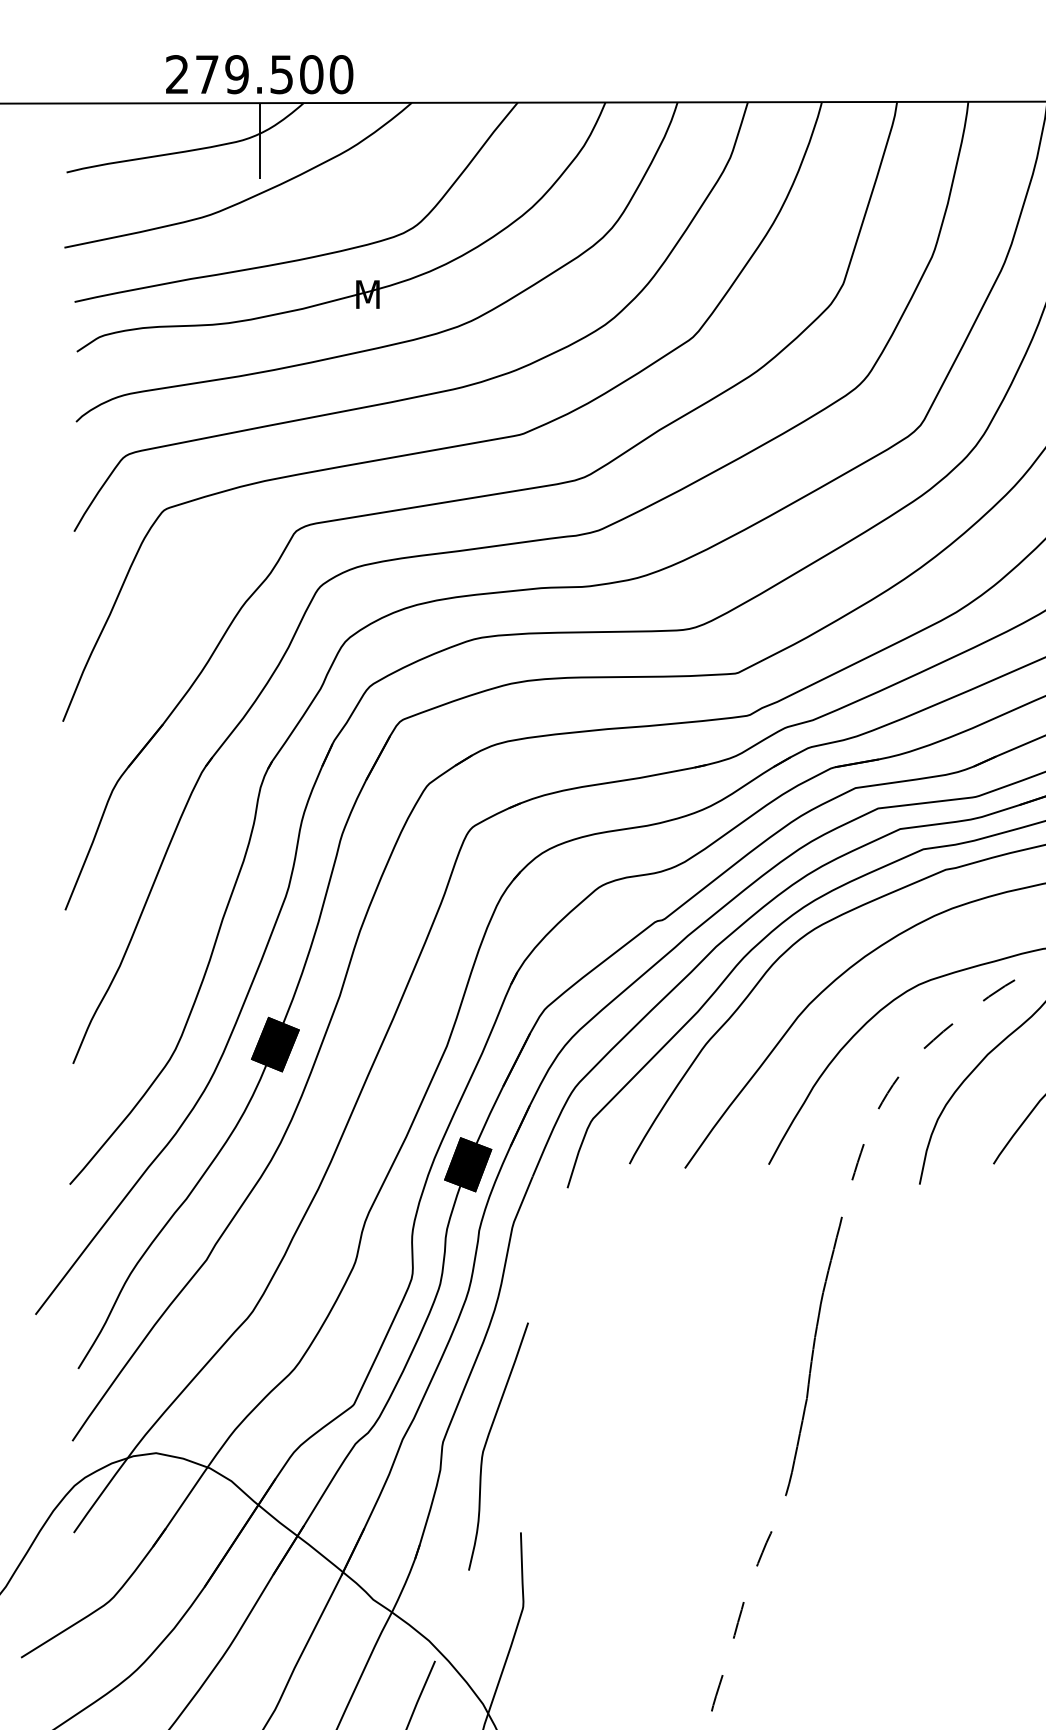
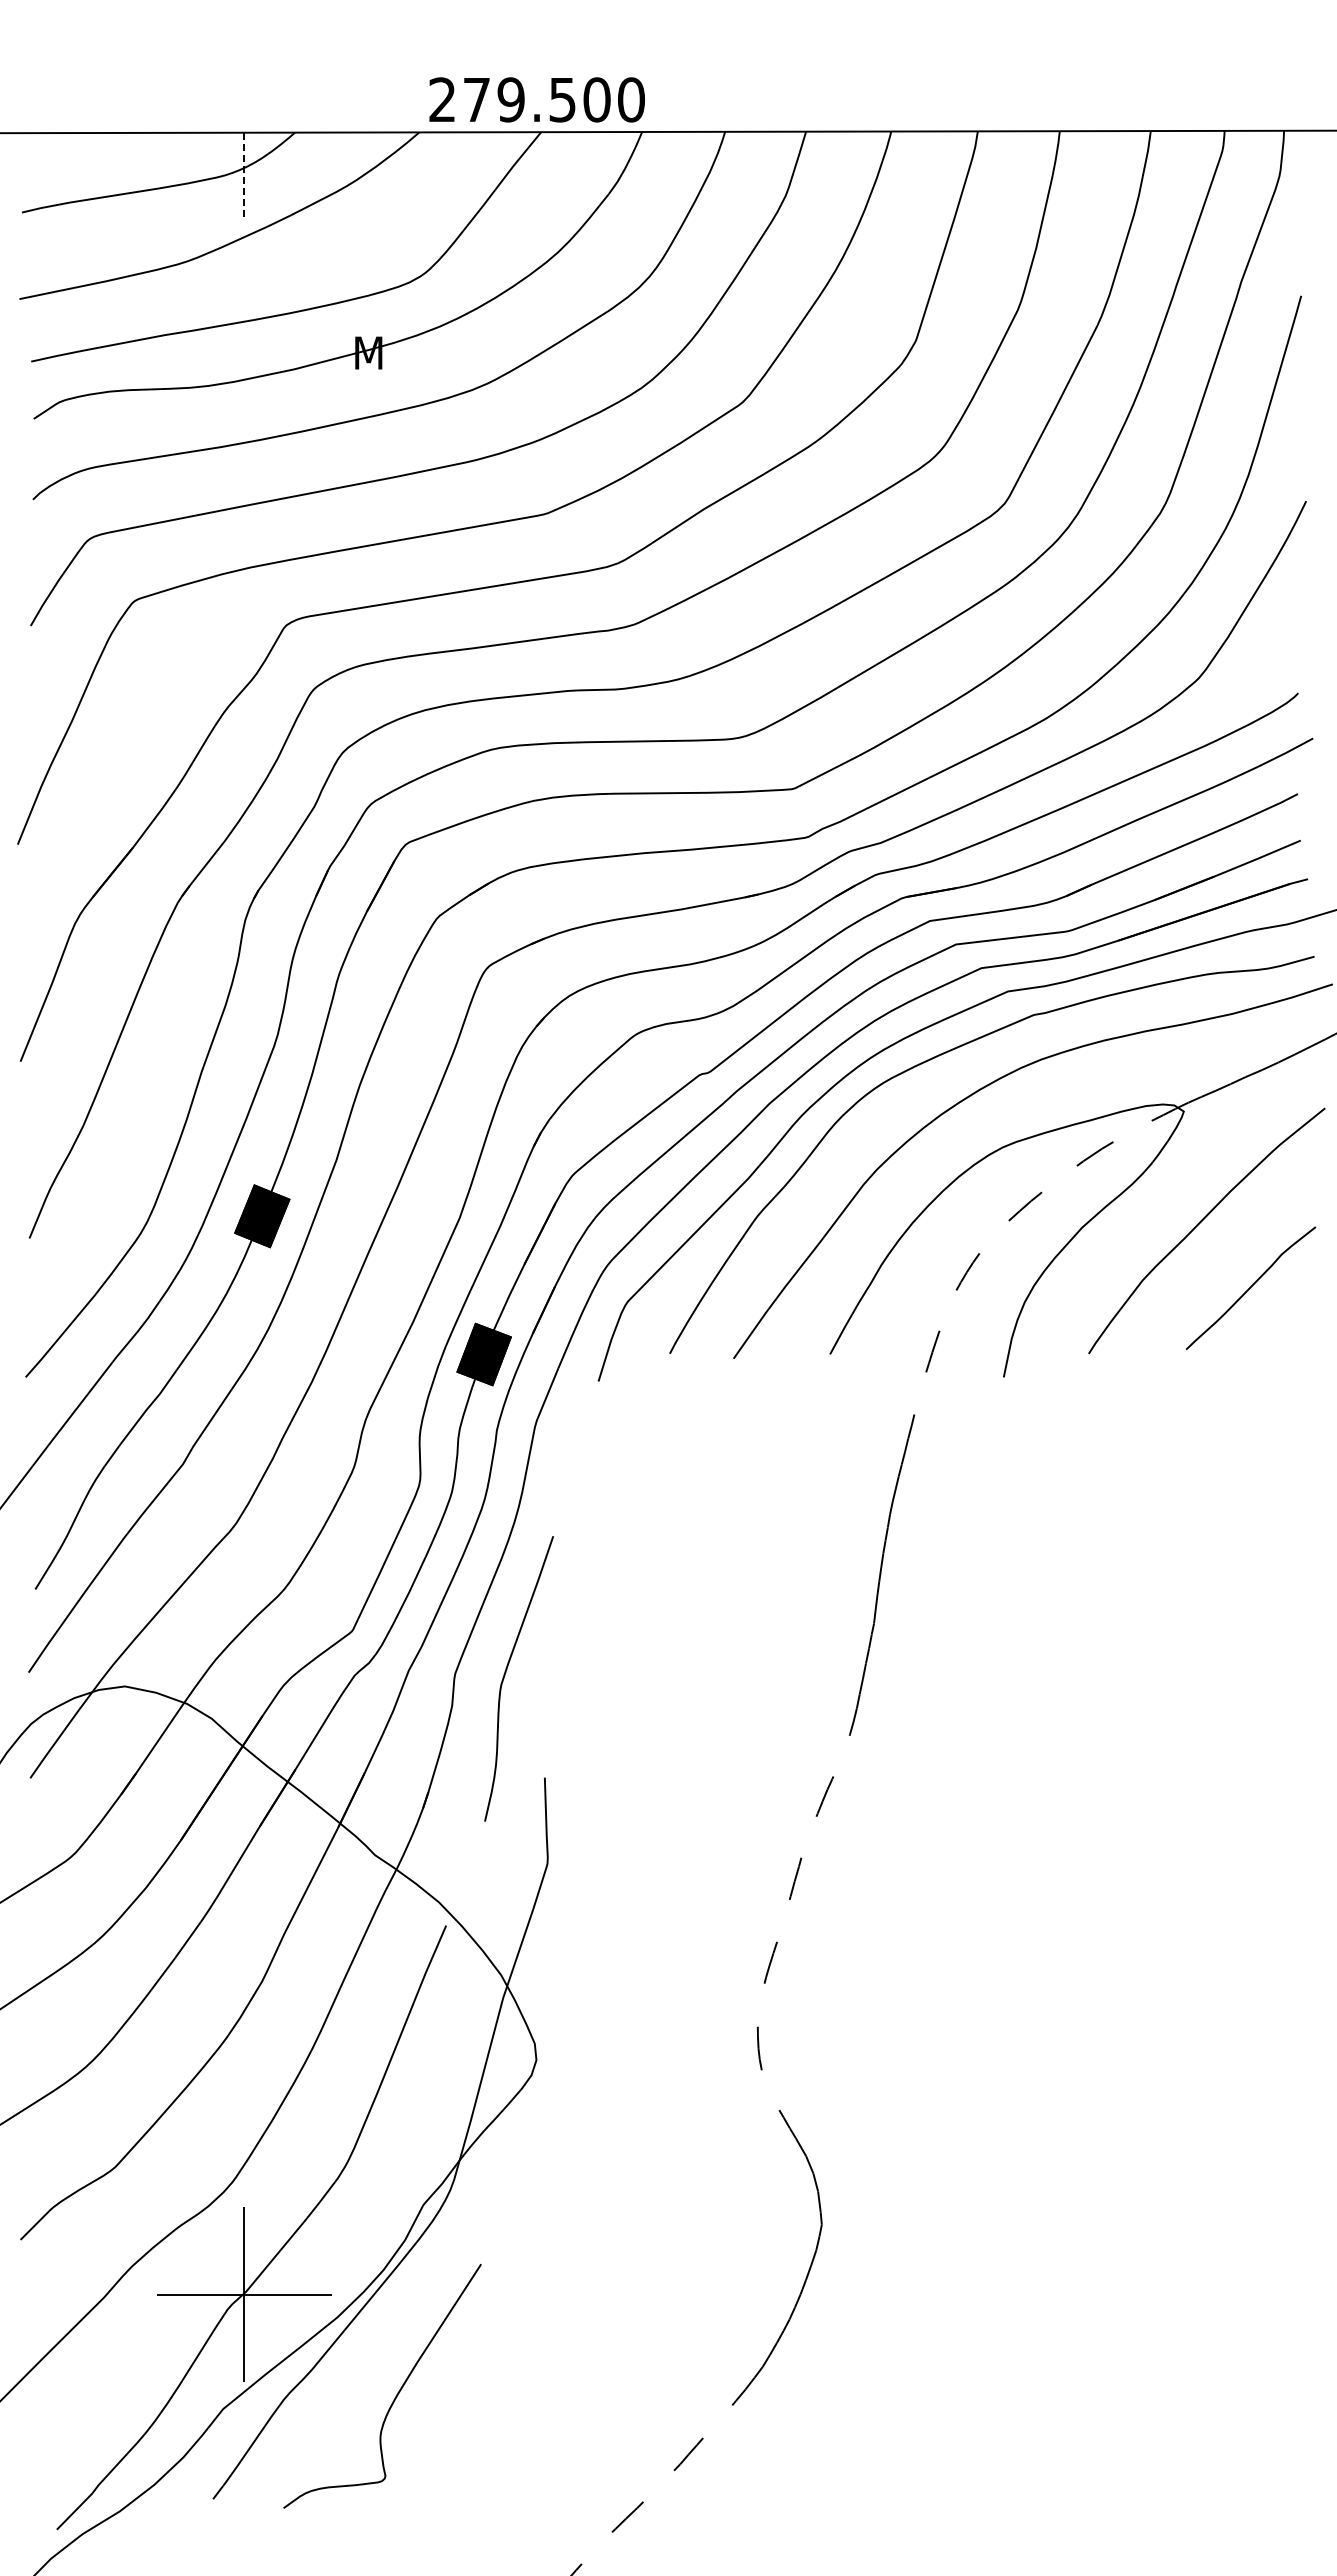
text: (259, 74) -> (536, 99), moved
line: (259, 141) -> (244, 176), solid -> dashed

